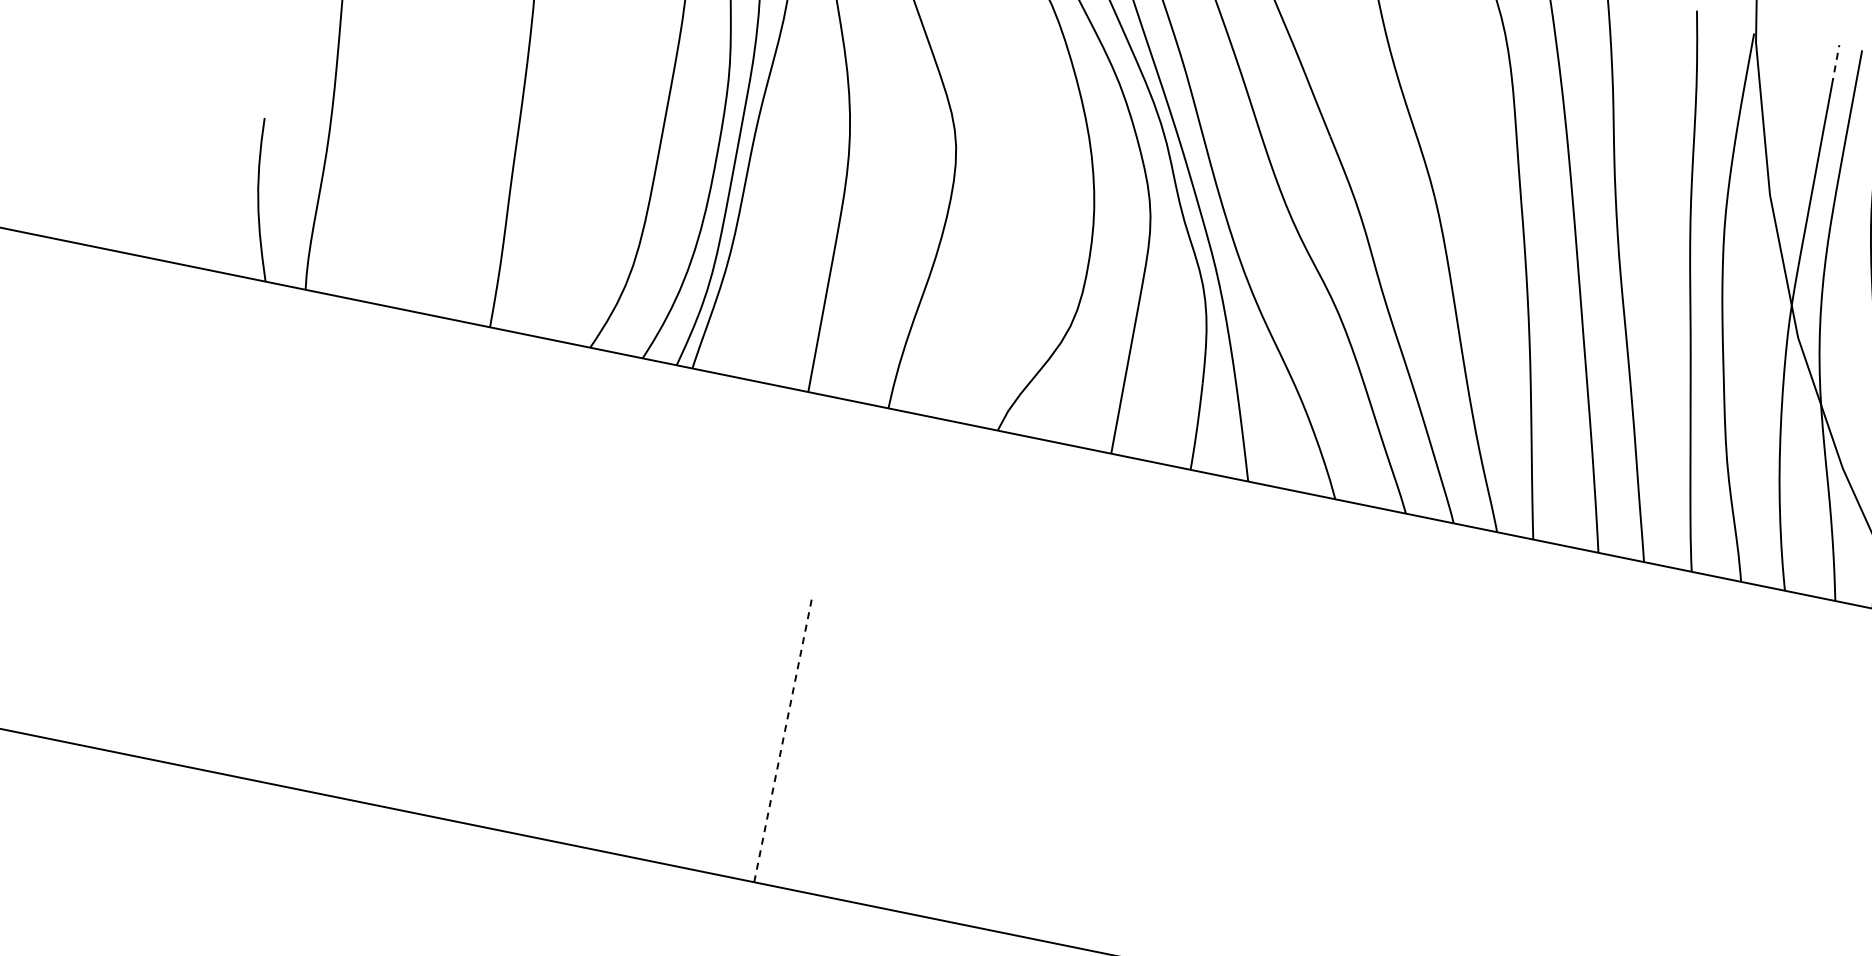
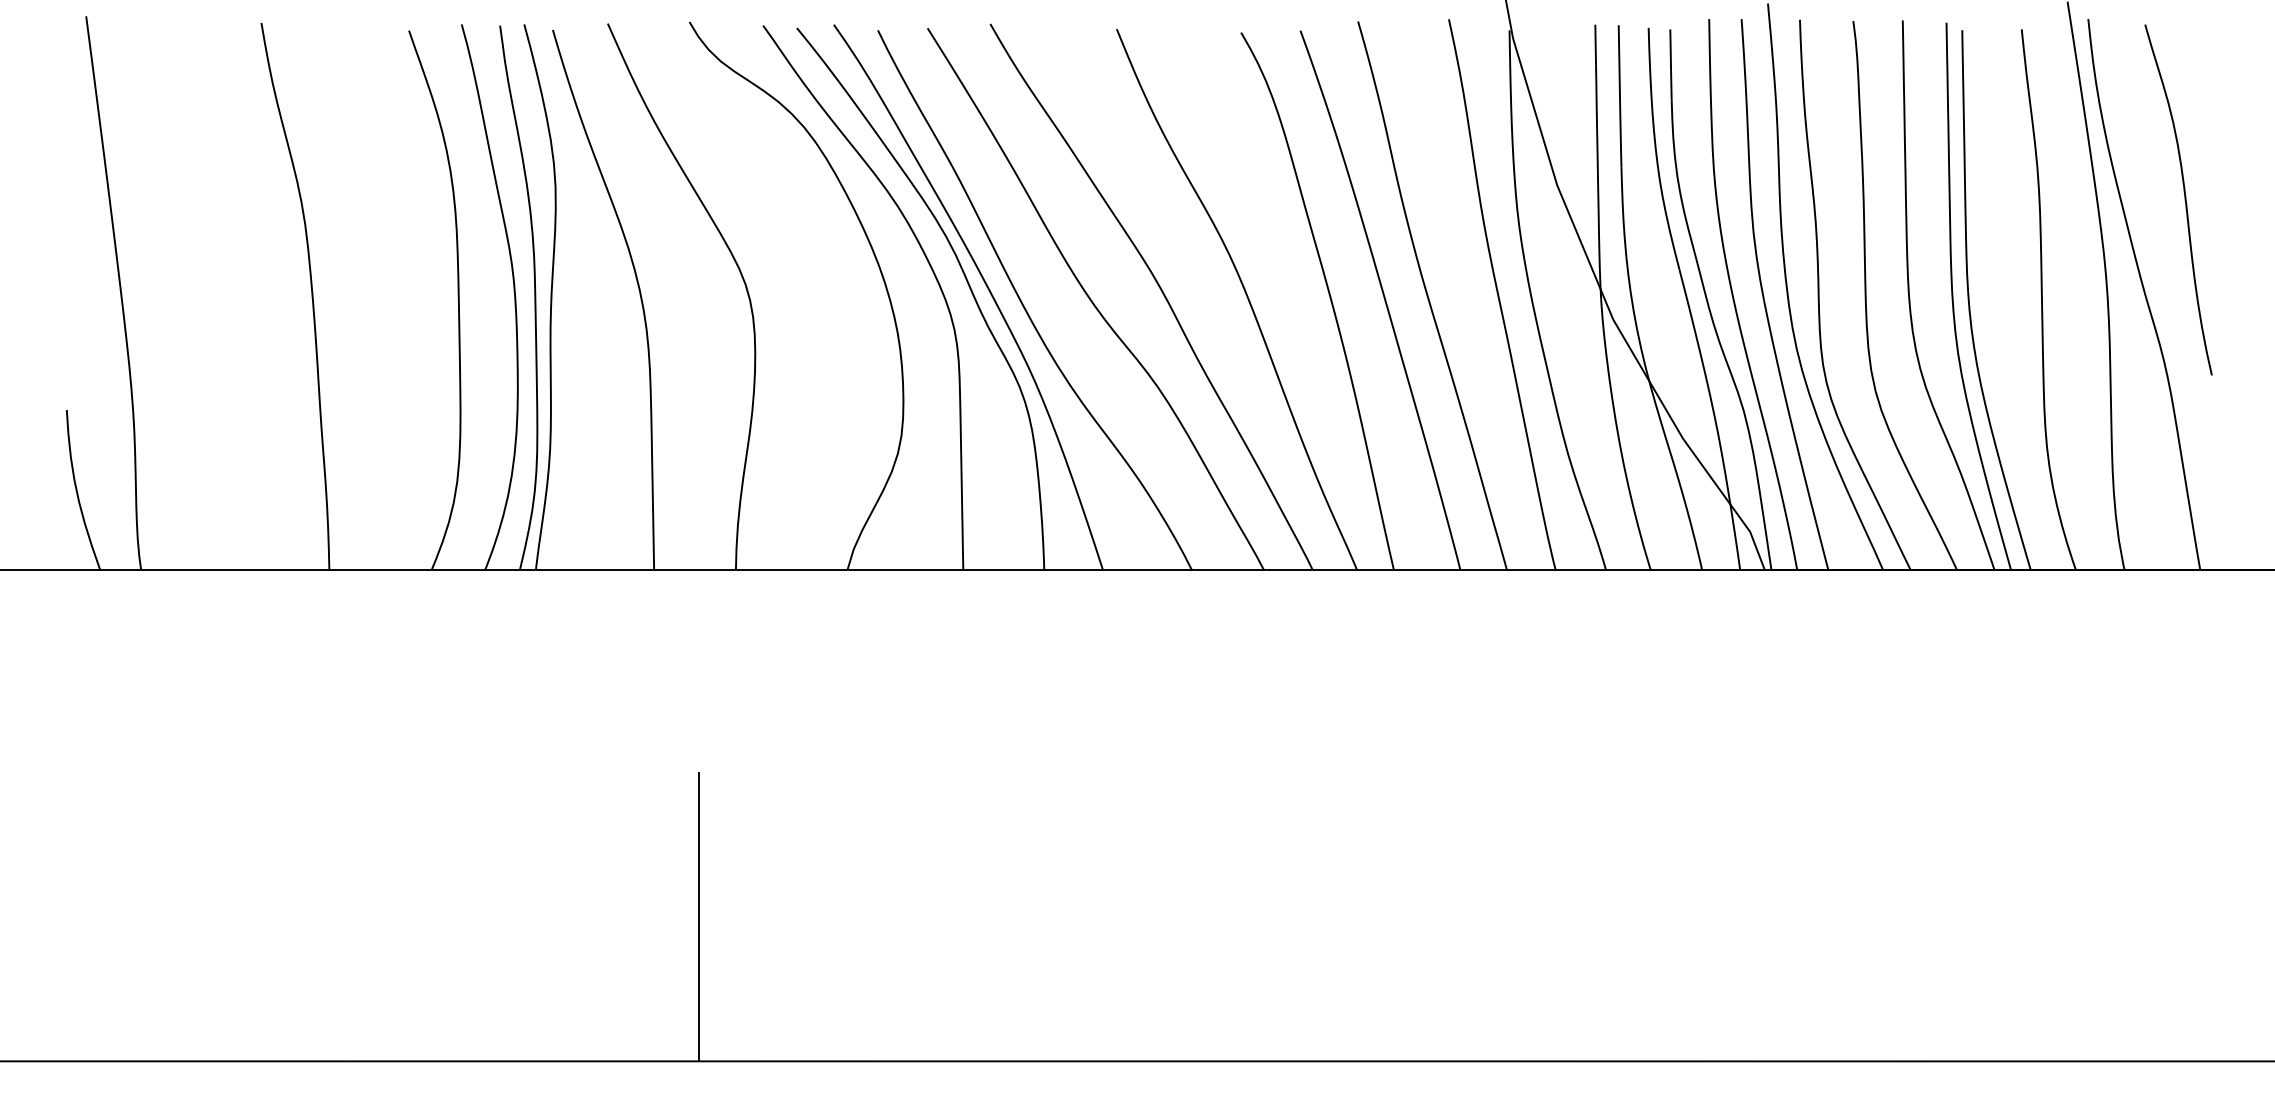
line: (1835, 65) -> (1595, 45), dashed -> solid
line: (782, 740) -> (698, 916), dashed -> solid

